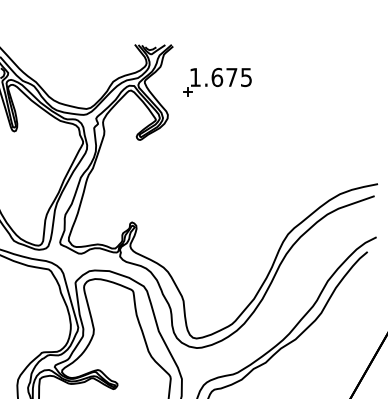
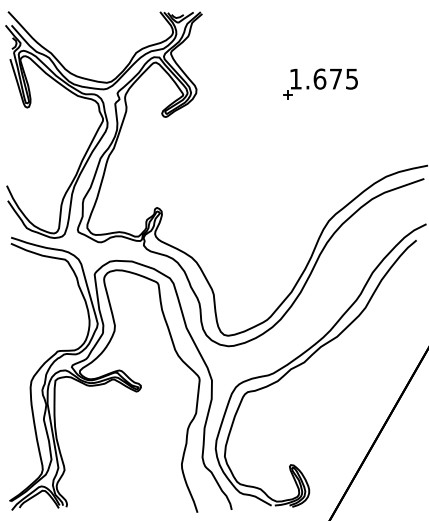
part: (217, 81) -> (320, 83), moved

